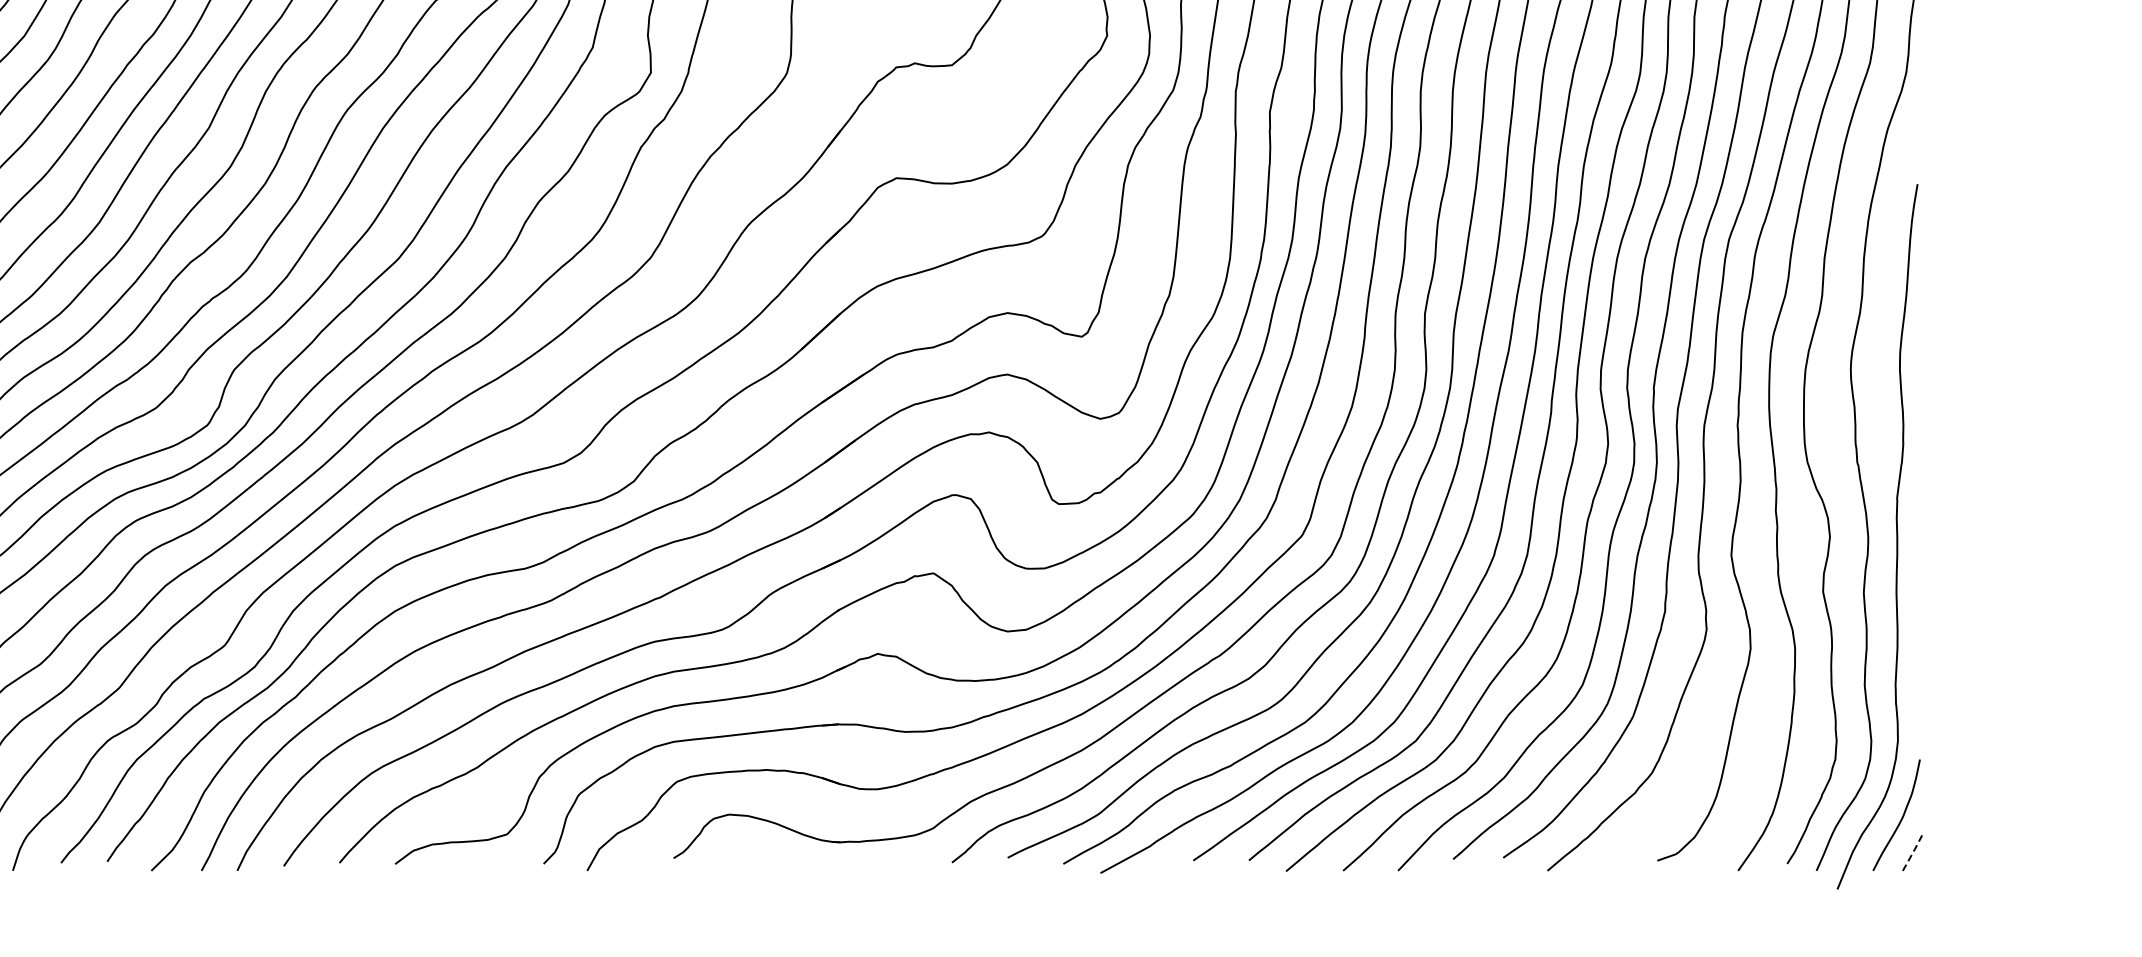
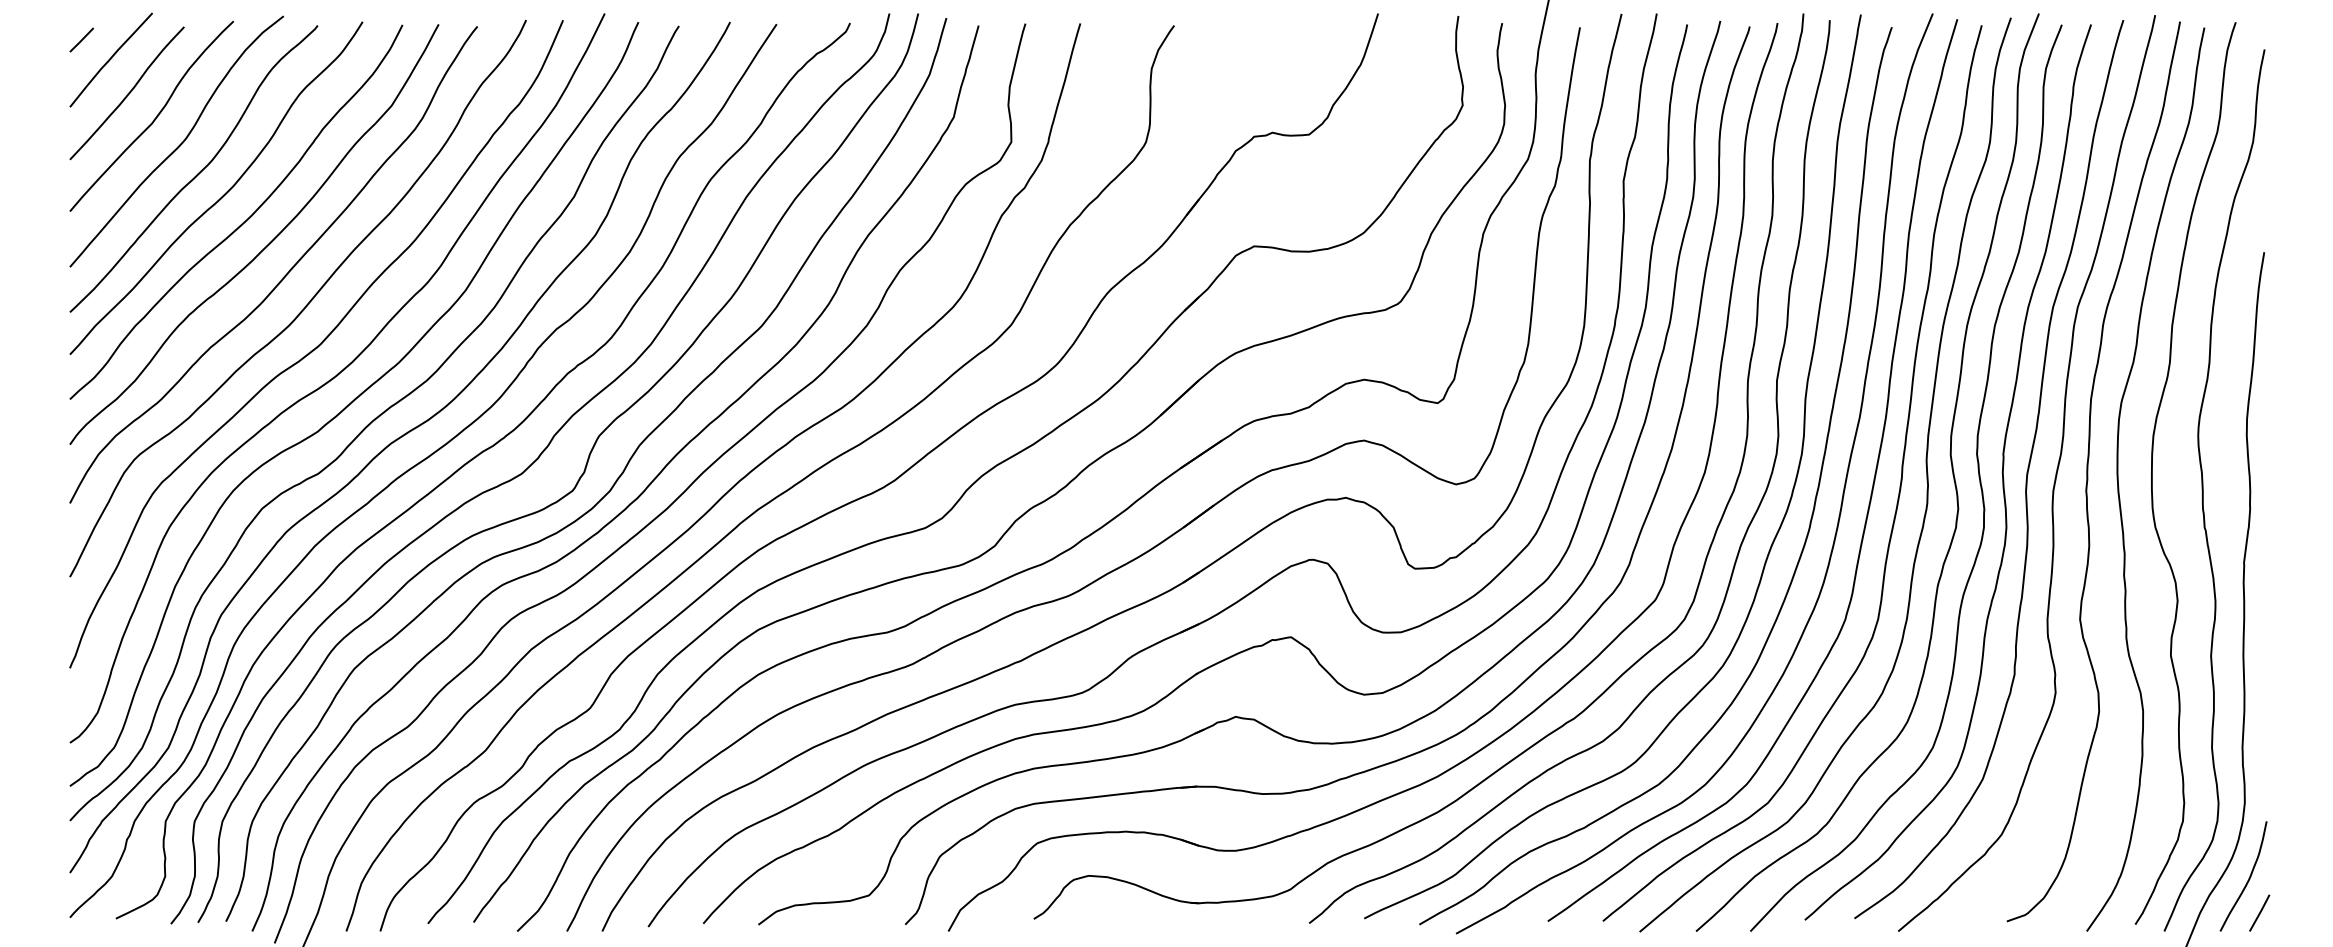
line: (1913, 851) -> (2260, 912), dashed -> solid

